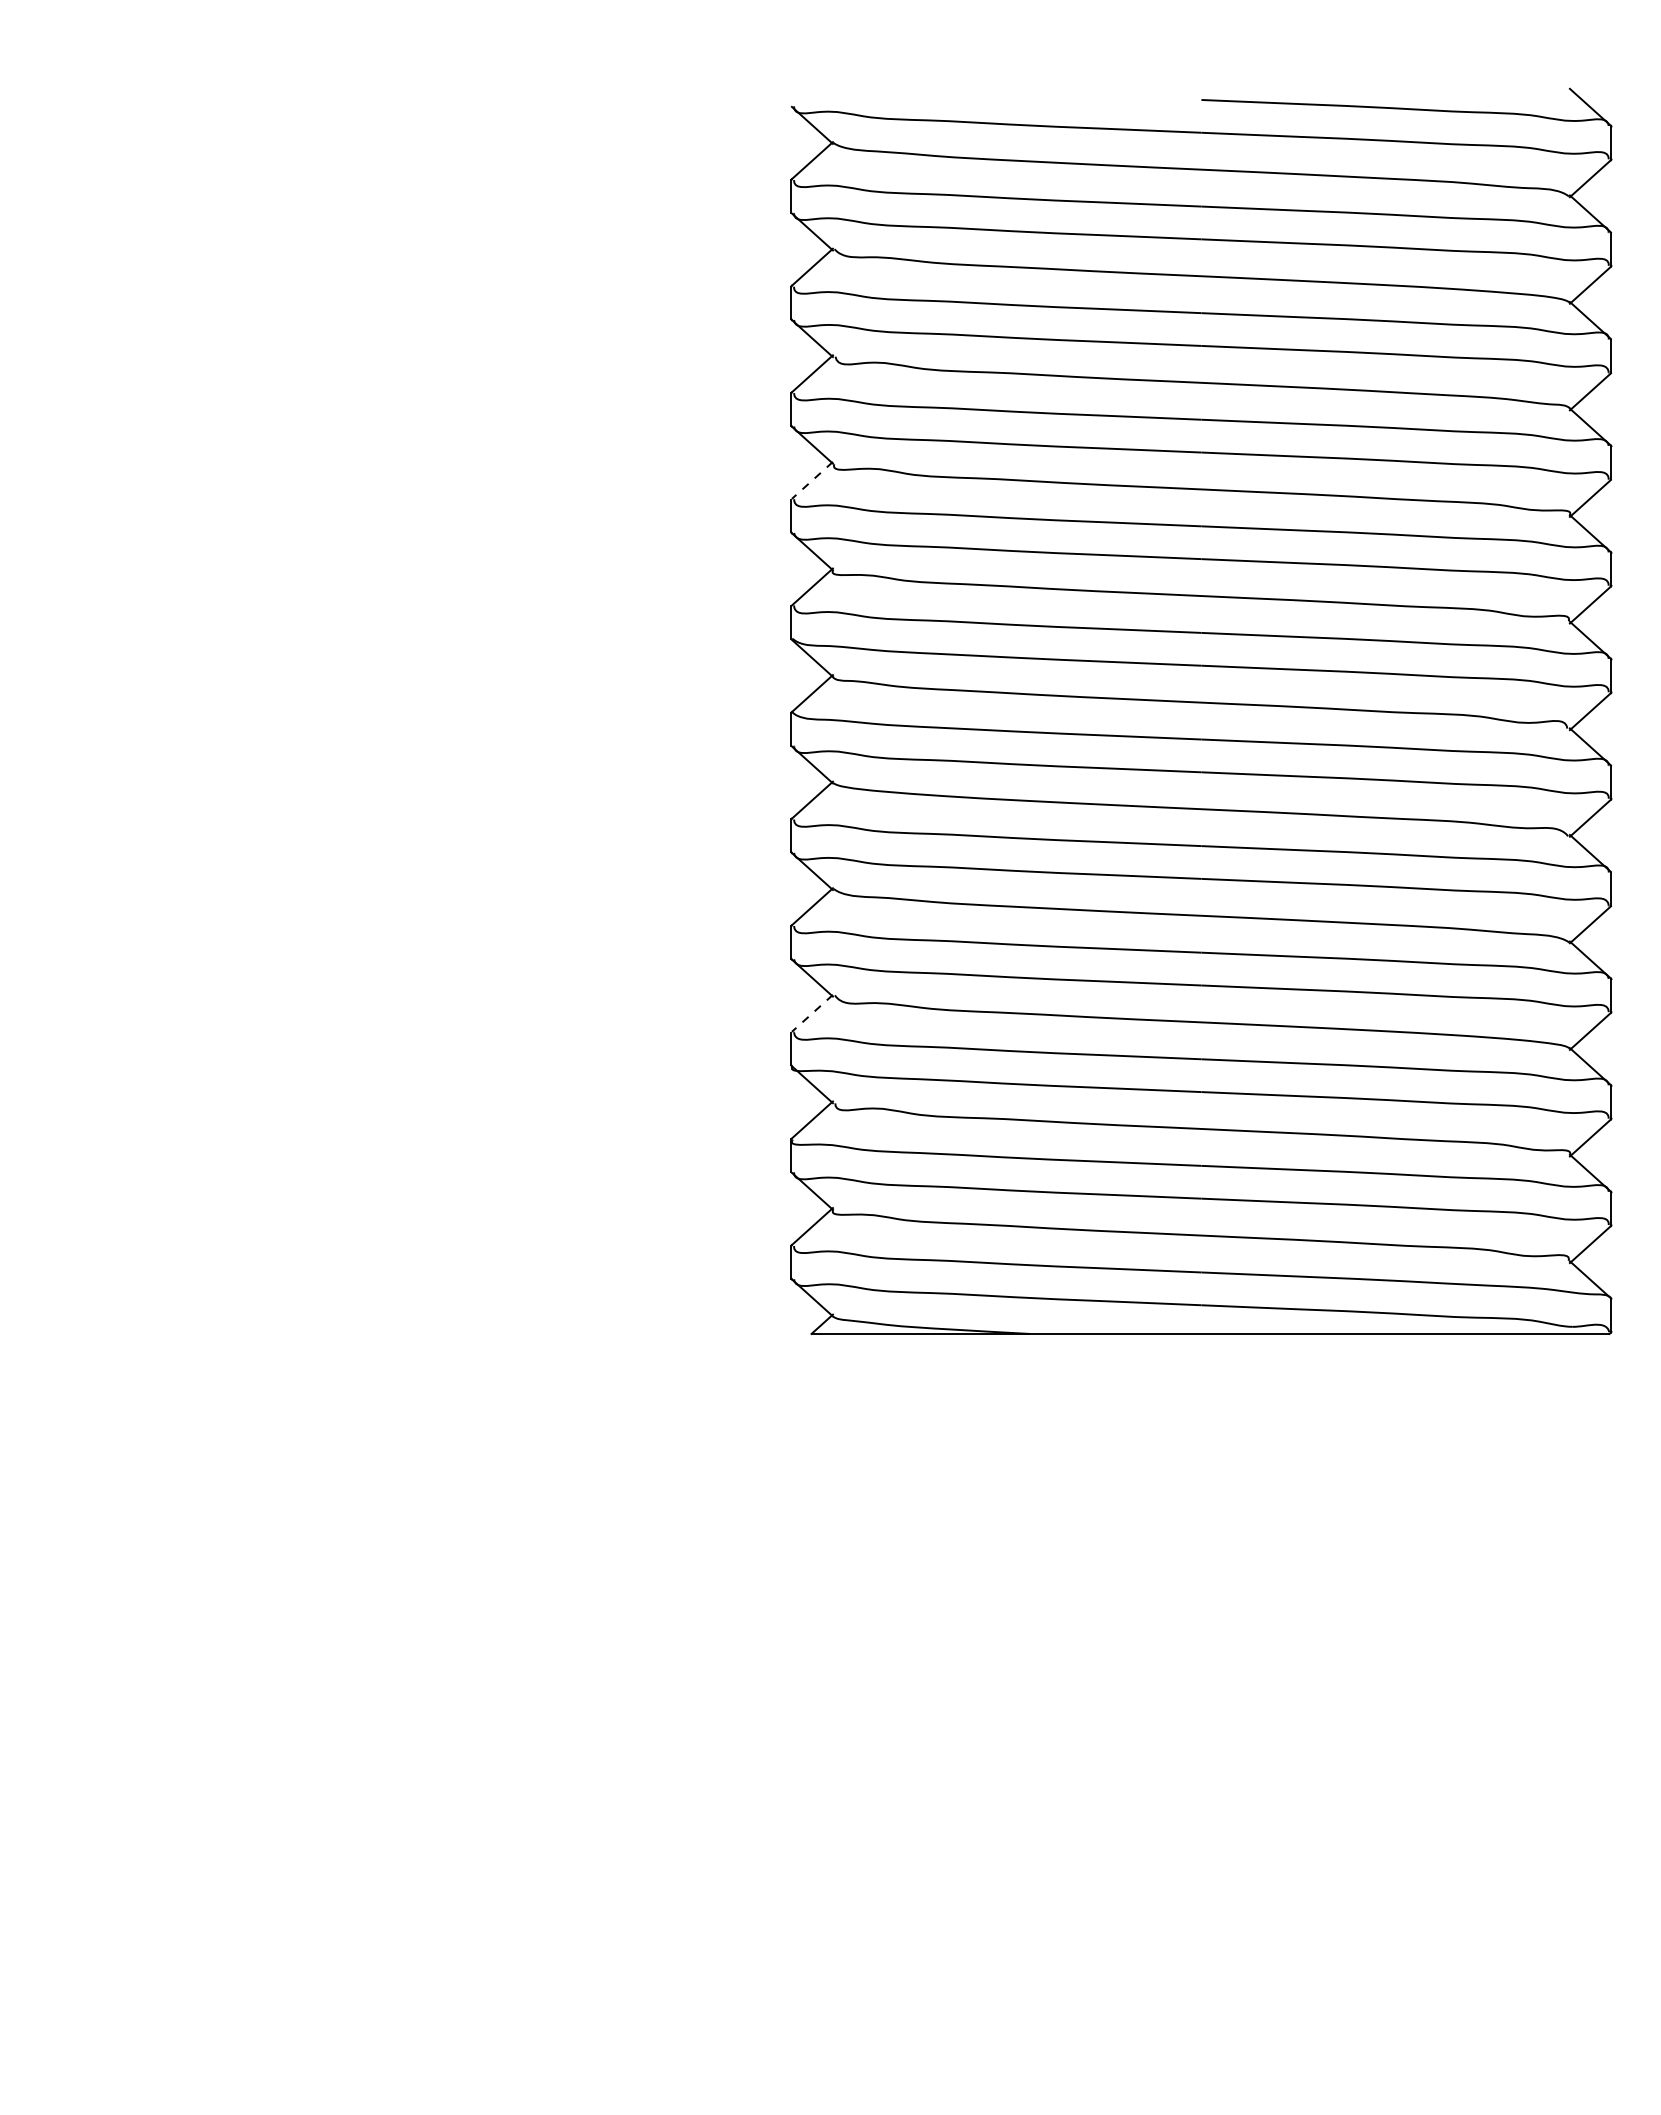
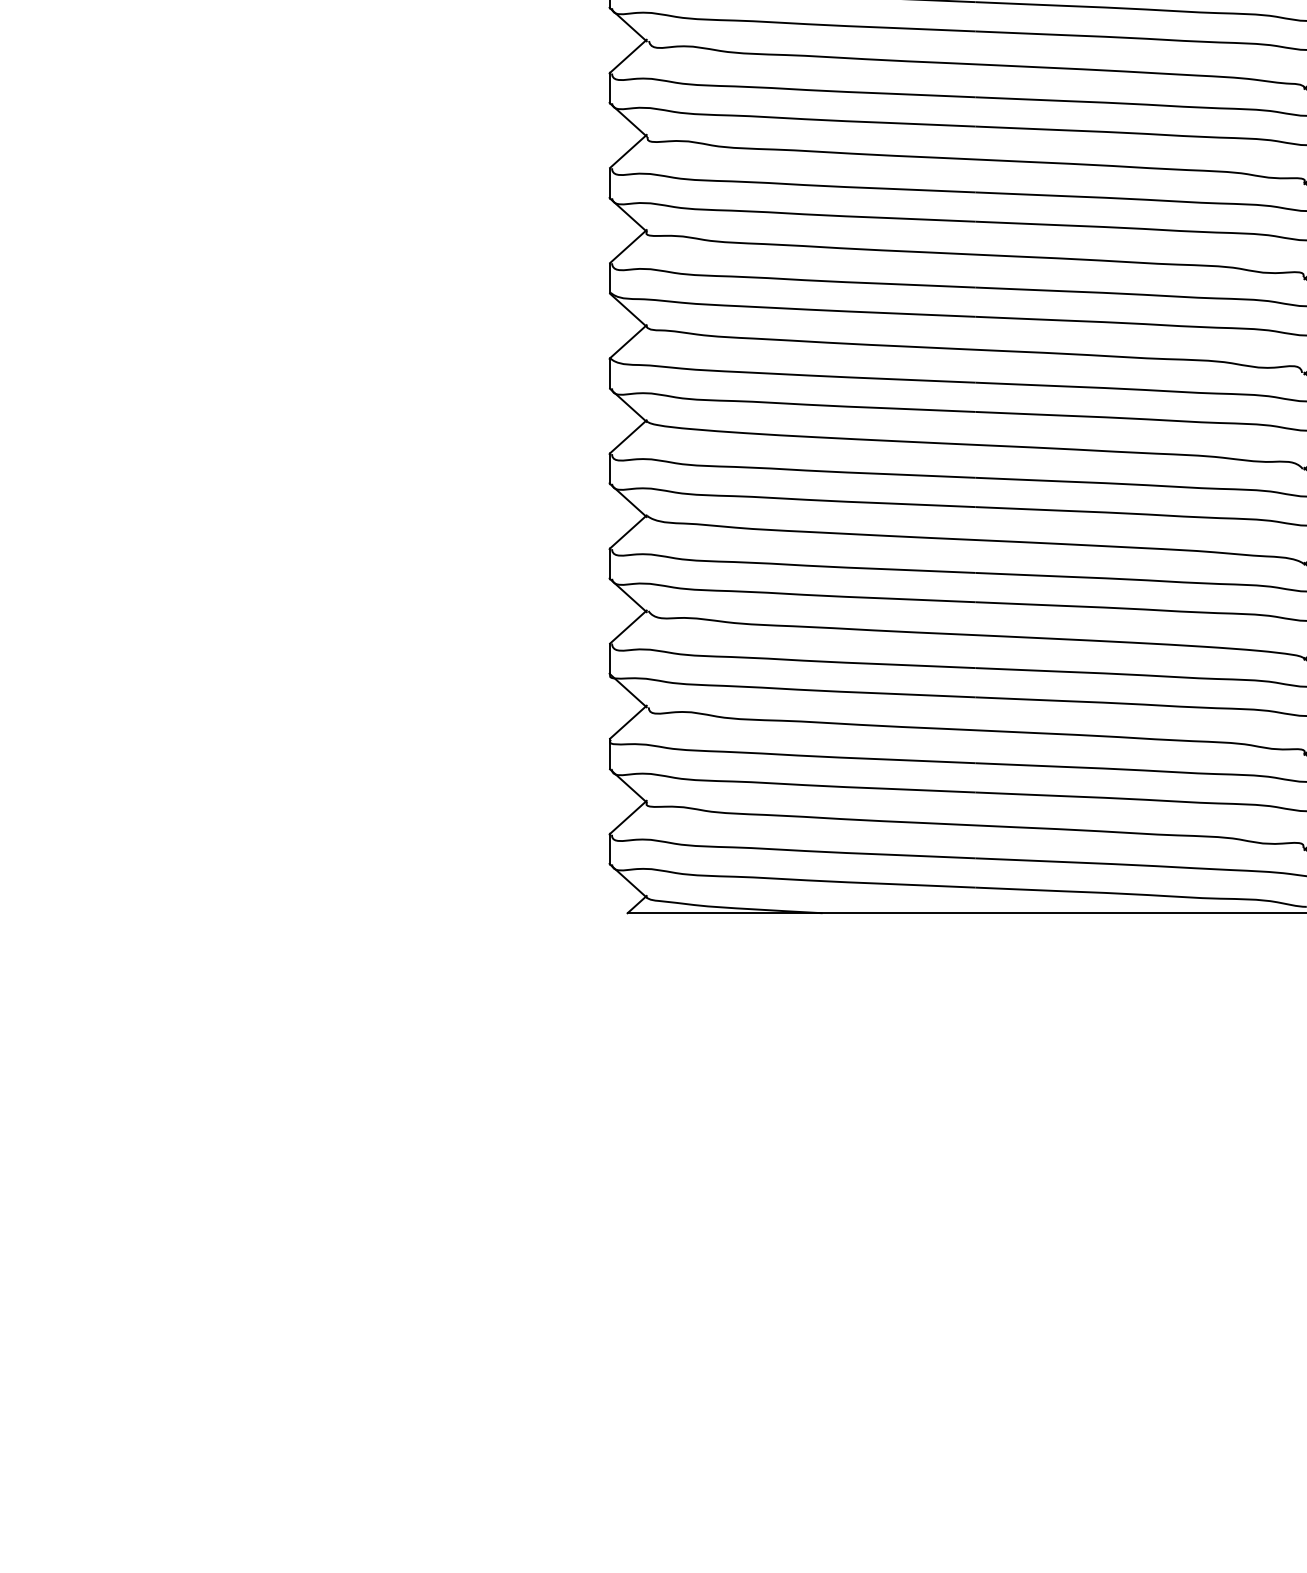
line: (812, 480) -> (628, 151), dashed -> solid
line: (812, 1013) -> (628, 627), dashed -> solid

